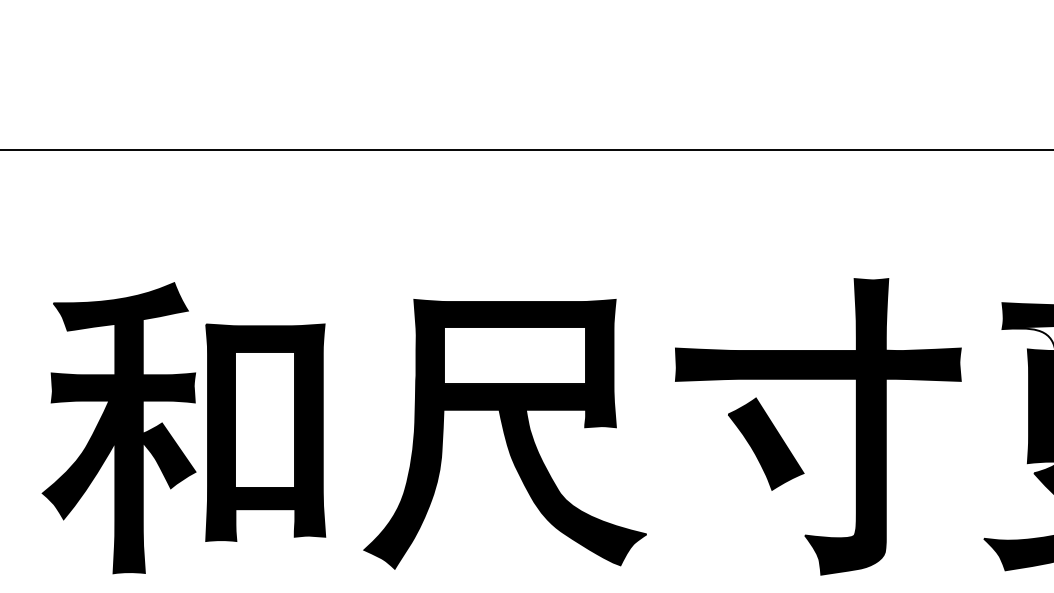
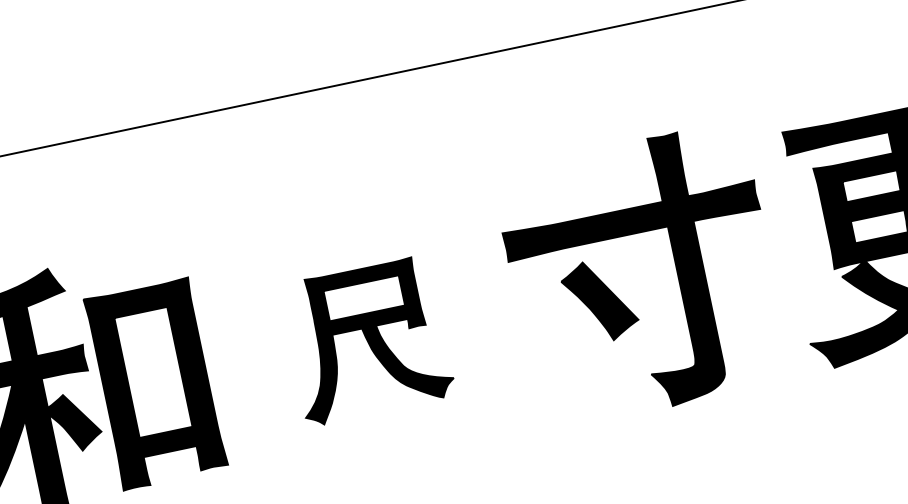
part: (504, 434) -> (367, 341), size x0.6

